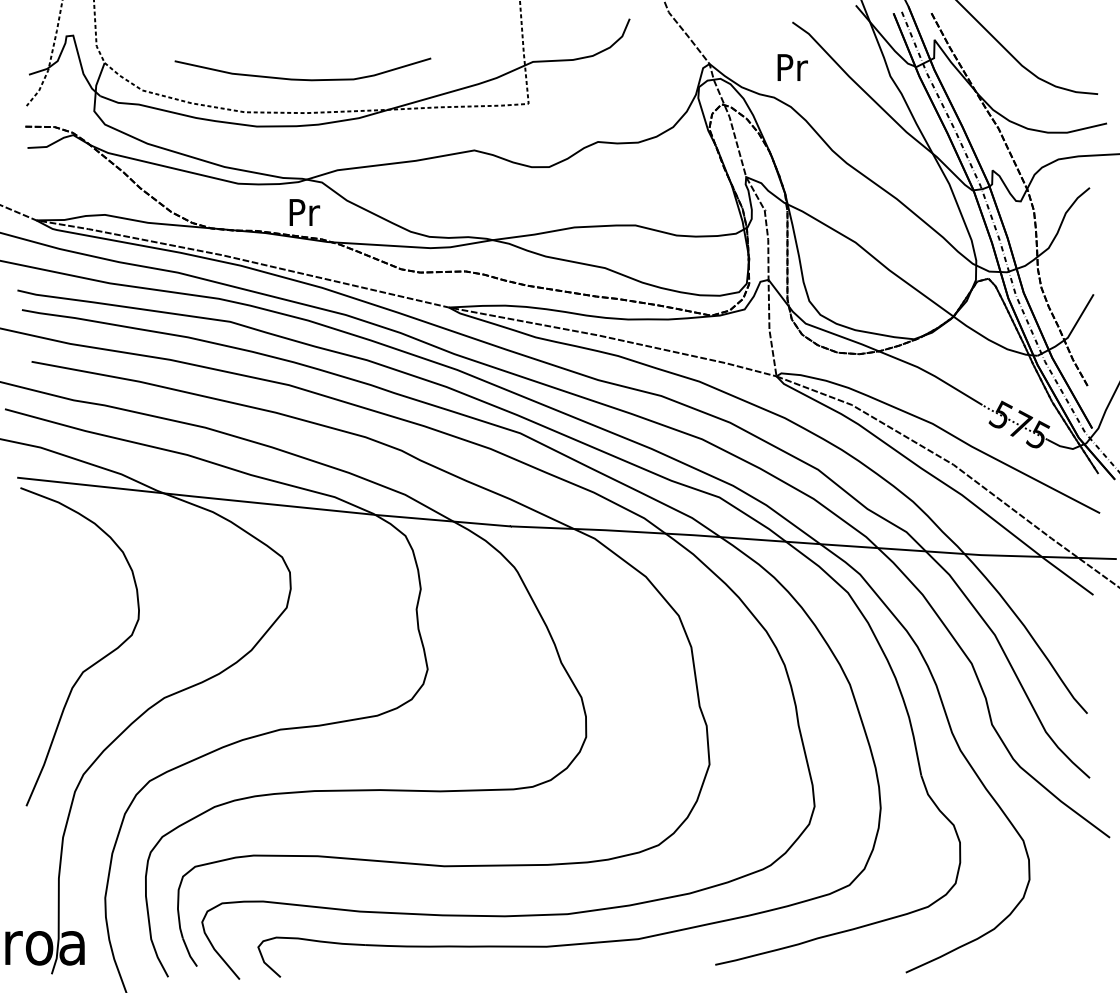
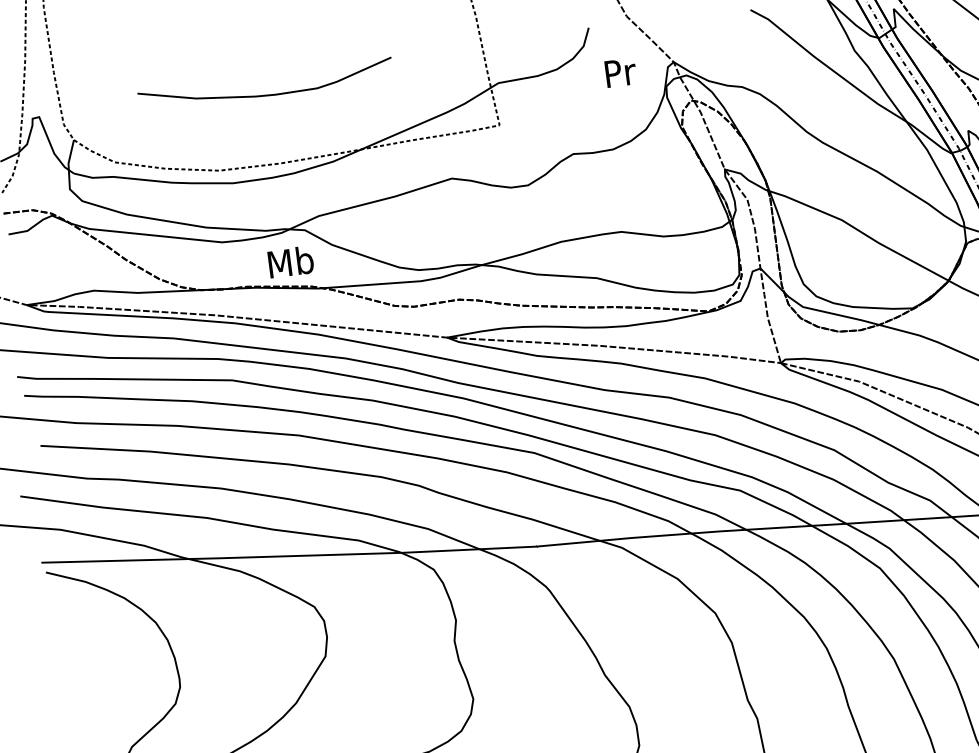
text: (792, 67) -> (620, 72), moved
curve: (299, 78) -> (263, 94), moved
text: (303, 212) -> (290, 262), Pr -> Mb

